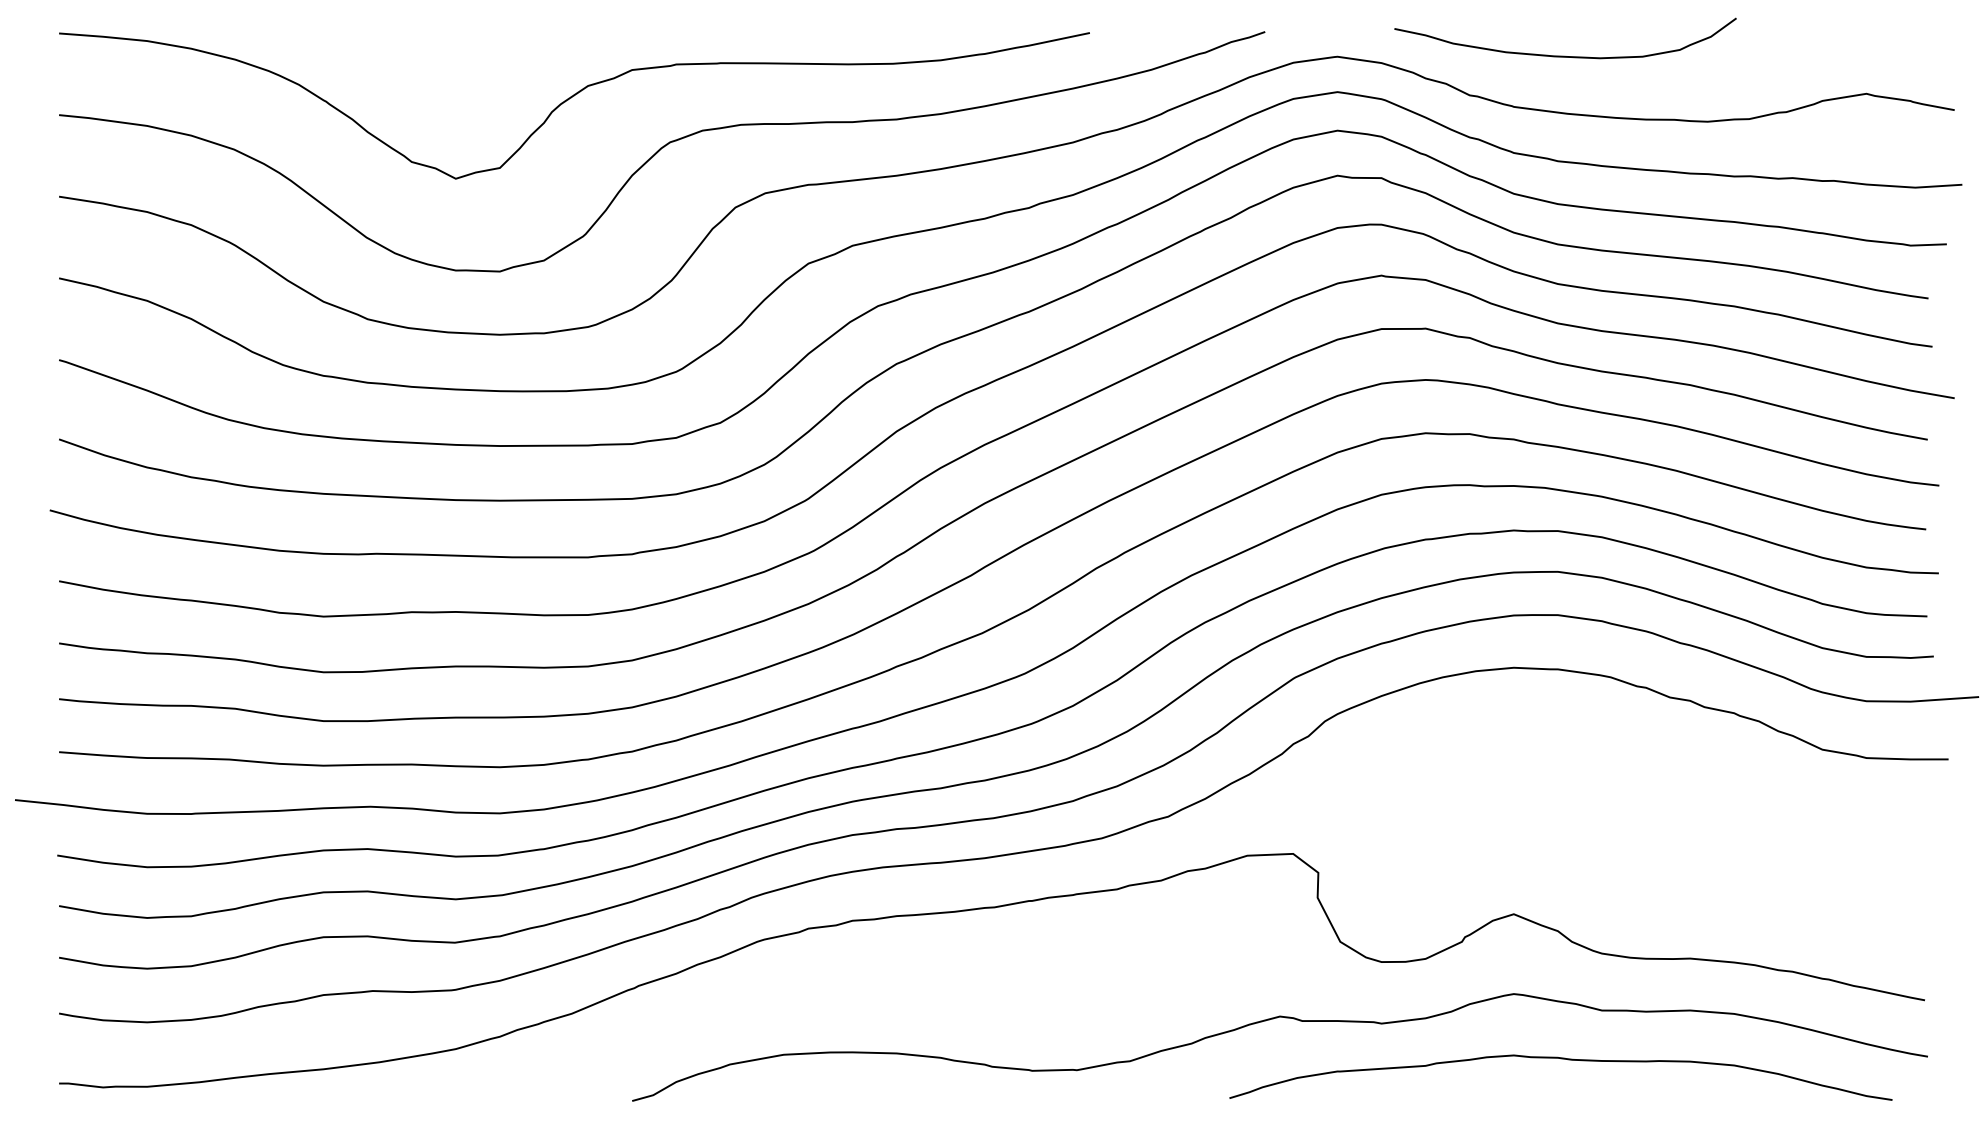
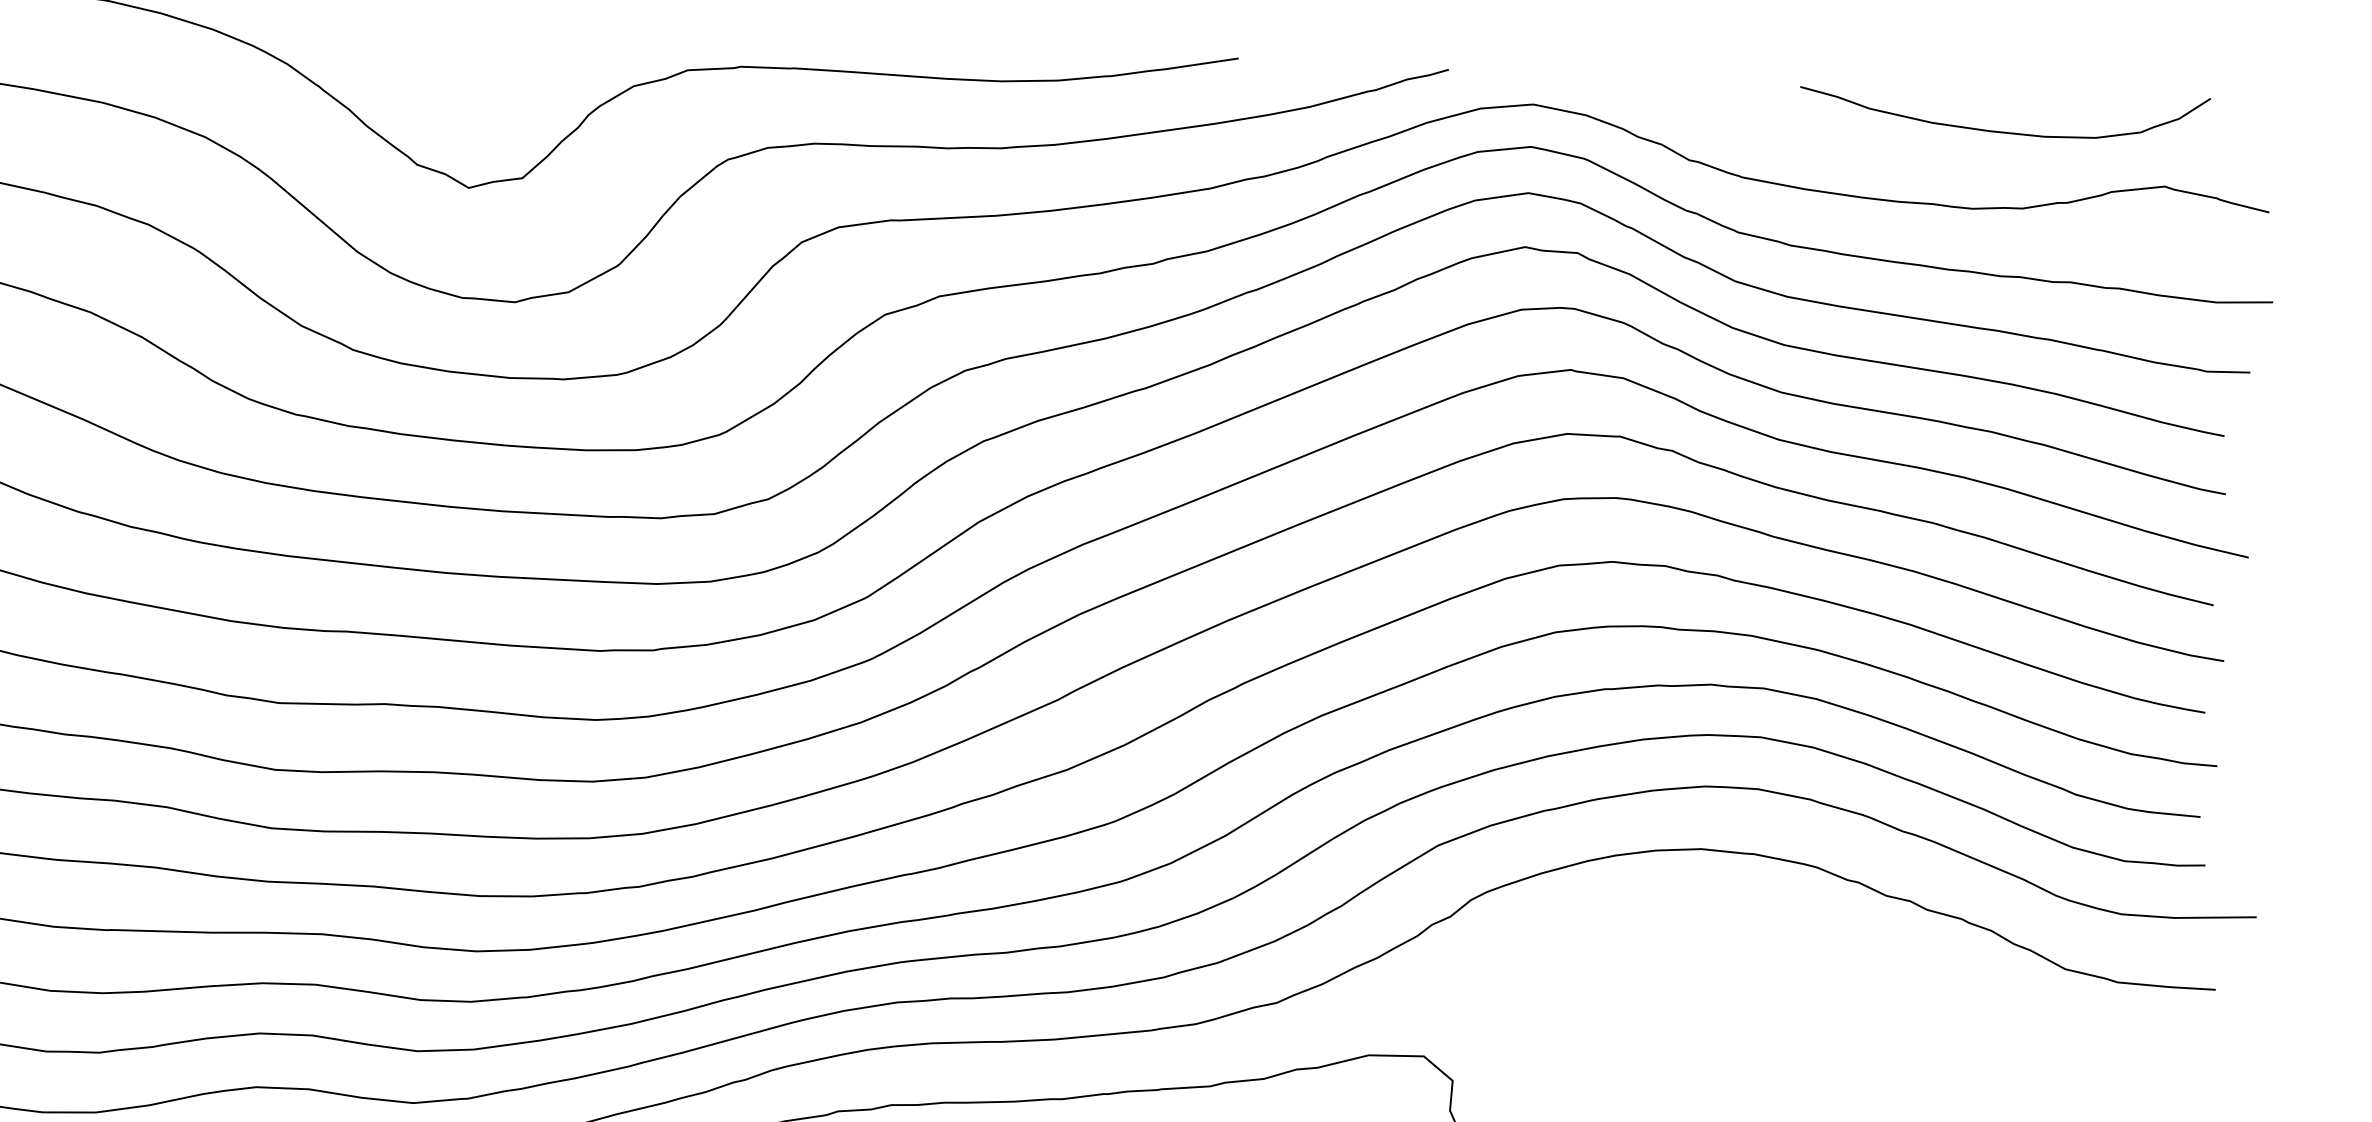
curve: (1565, 55) -> (2003, 130), moved

